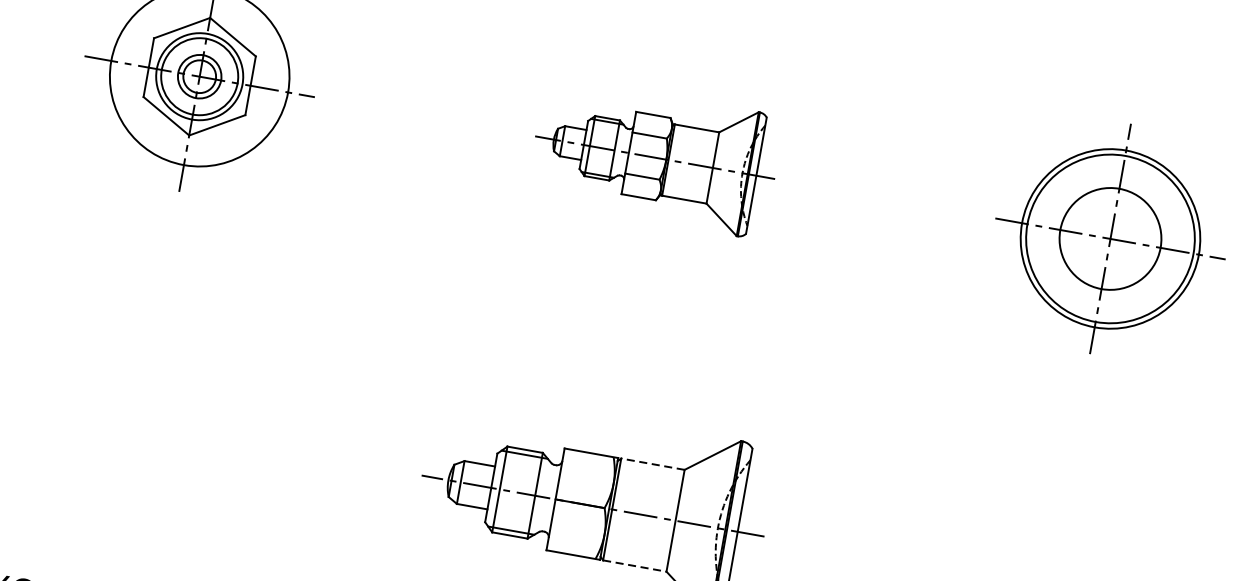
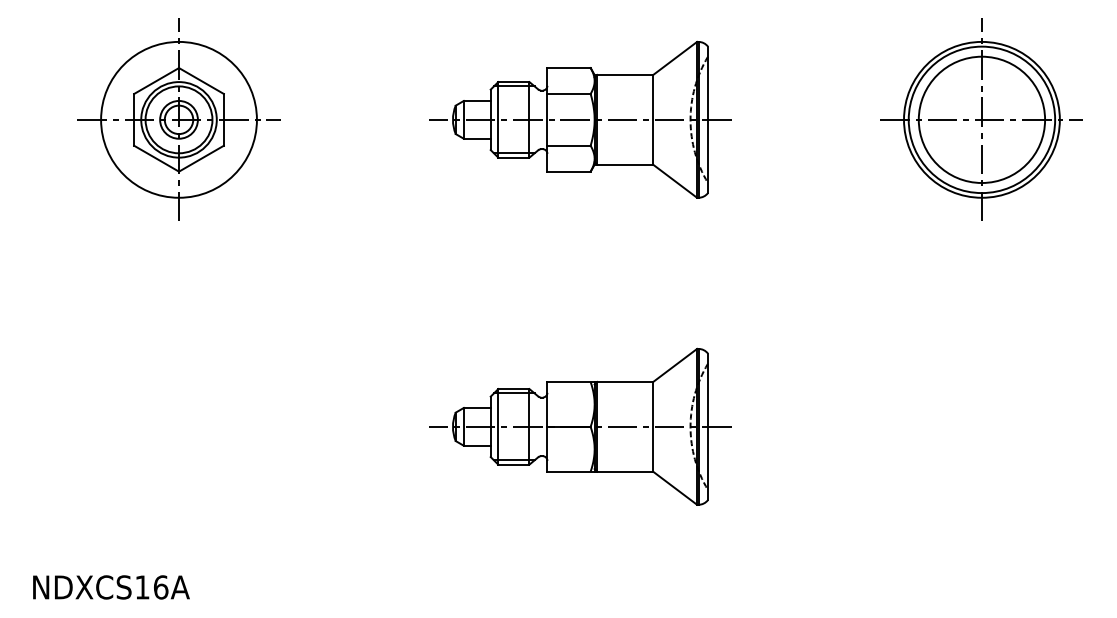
part: (655, 157) -> (580, 119), size x1.43
circle: (1110, 238) -> (981, 119), size x1.43
line: (653, 463) -> (625, 381), dashed -> solid
line: (635, 565) -> (625, 471), dashed -> solid

